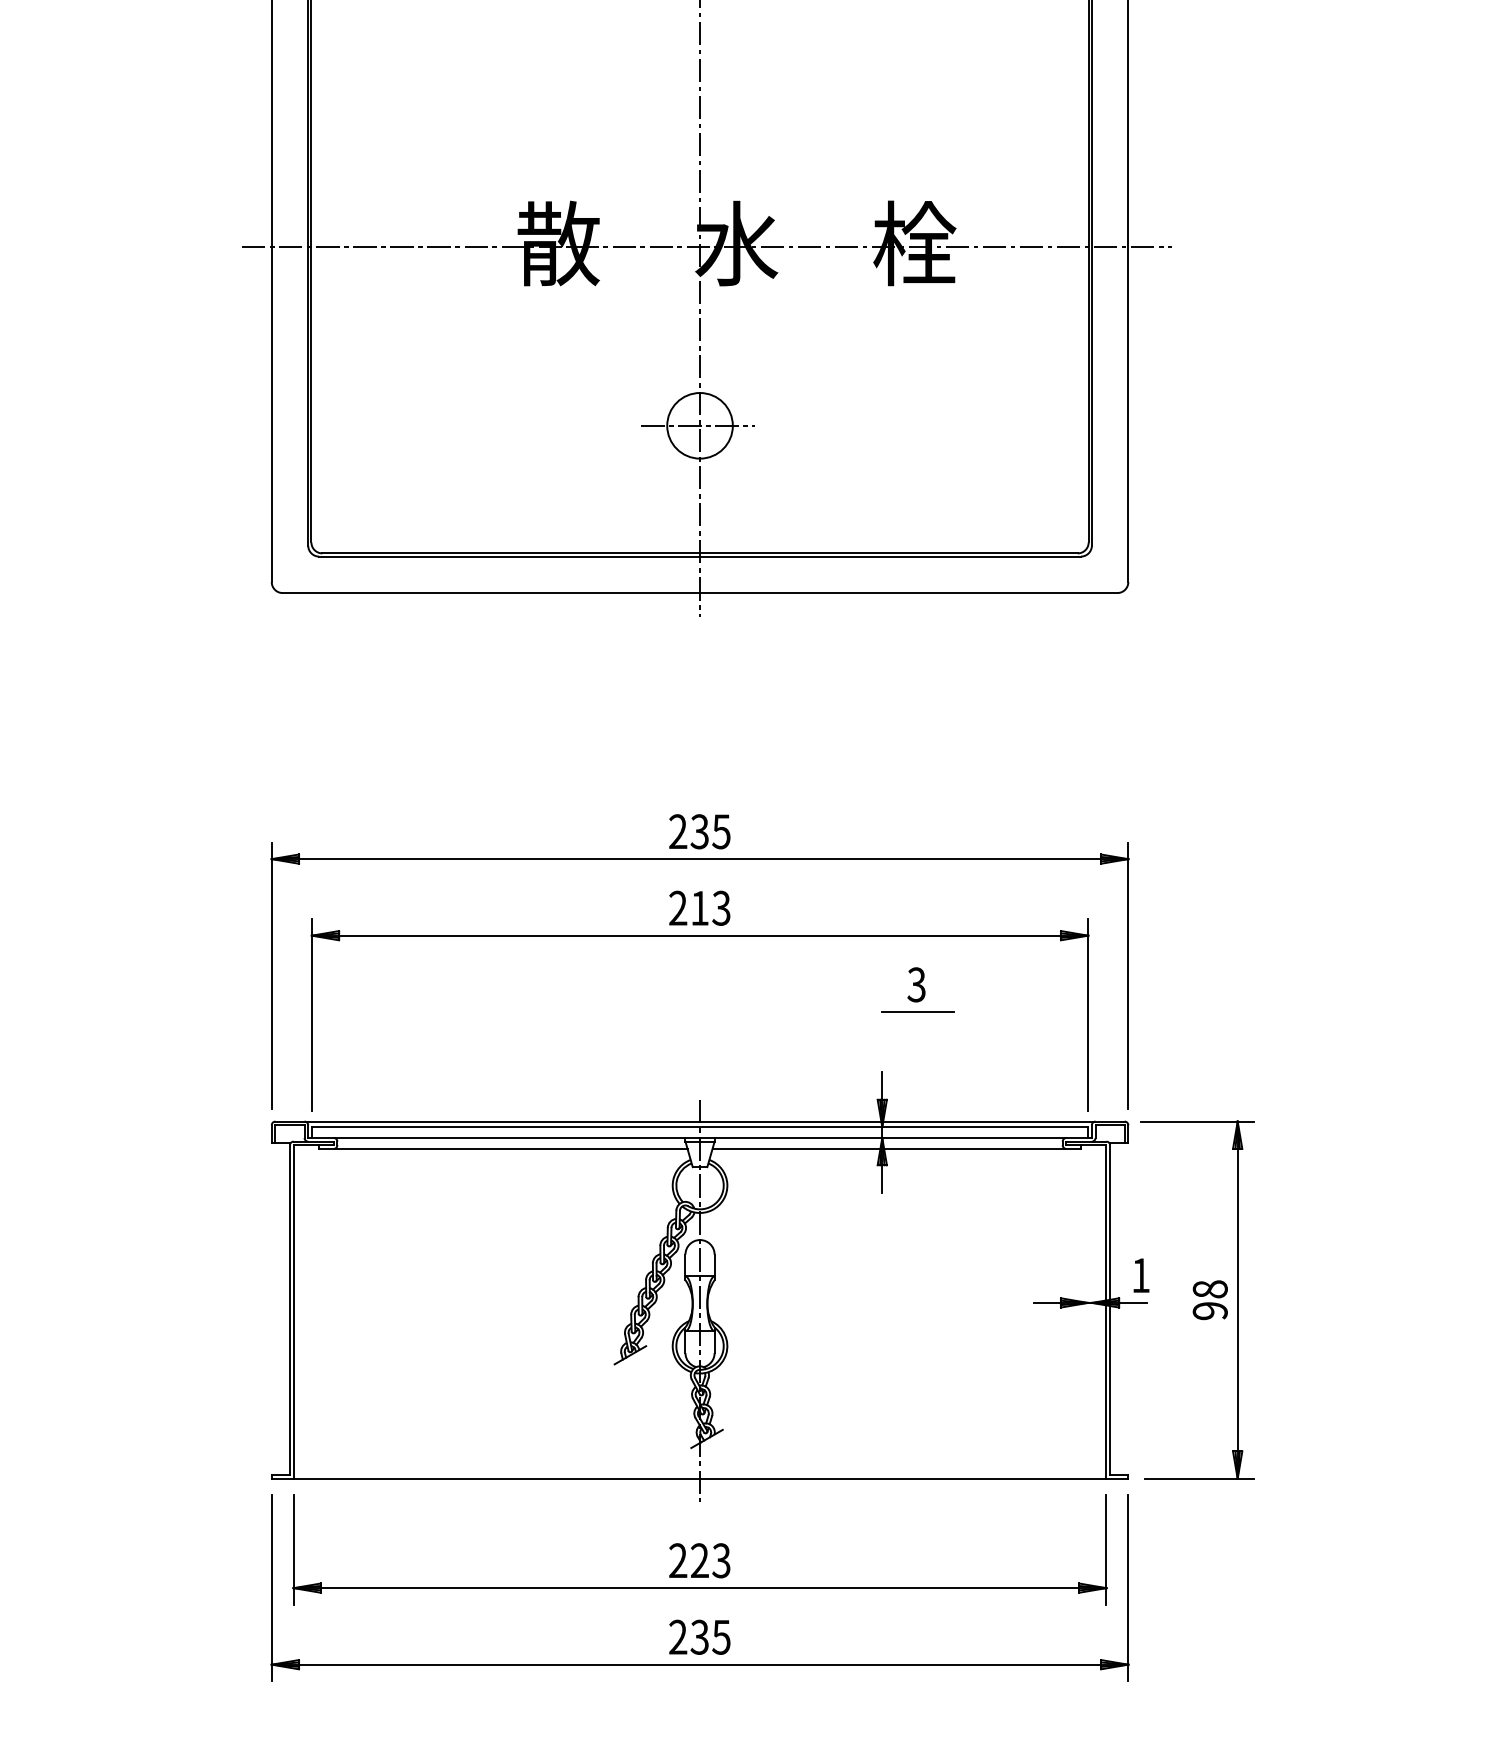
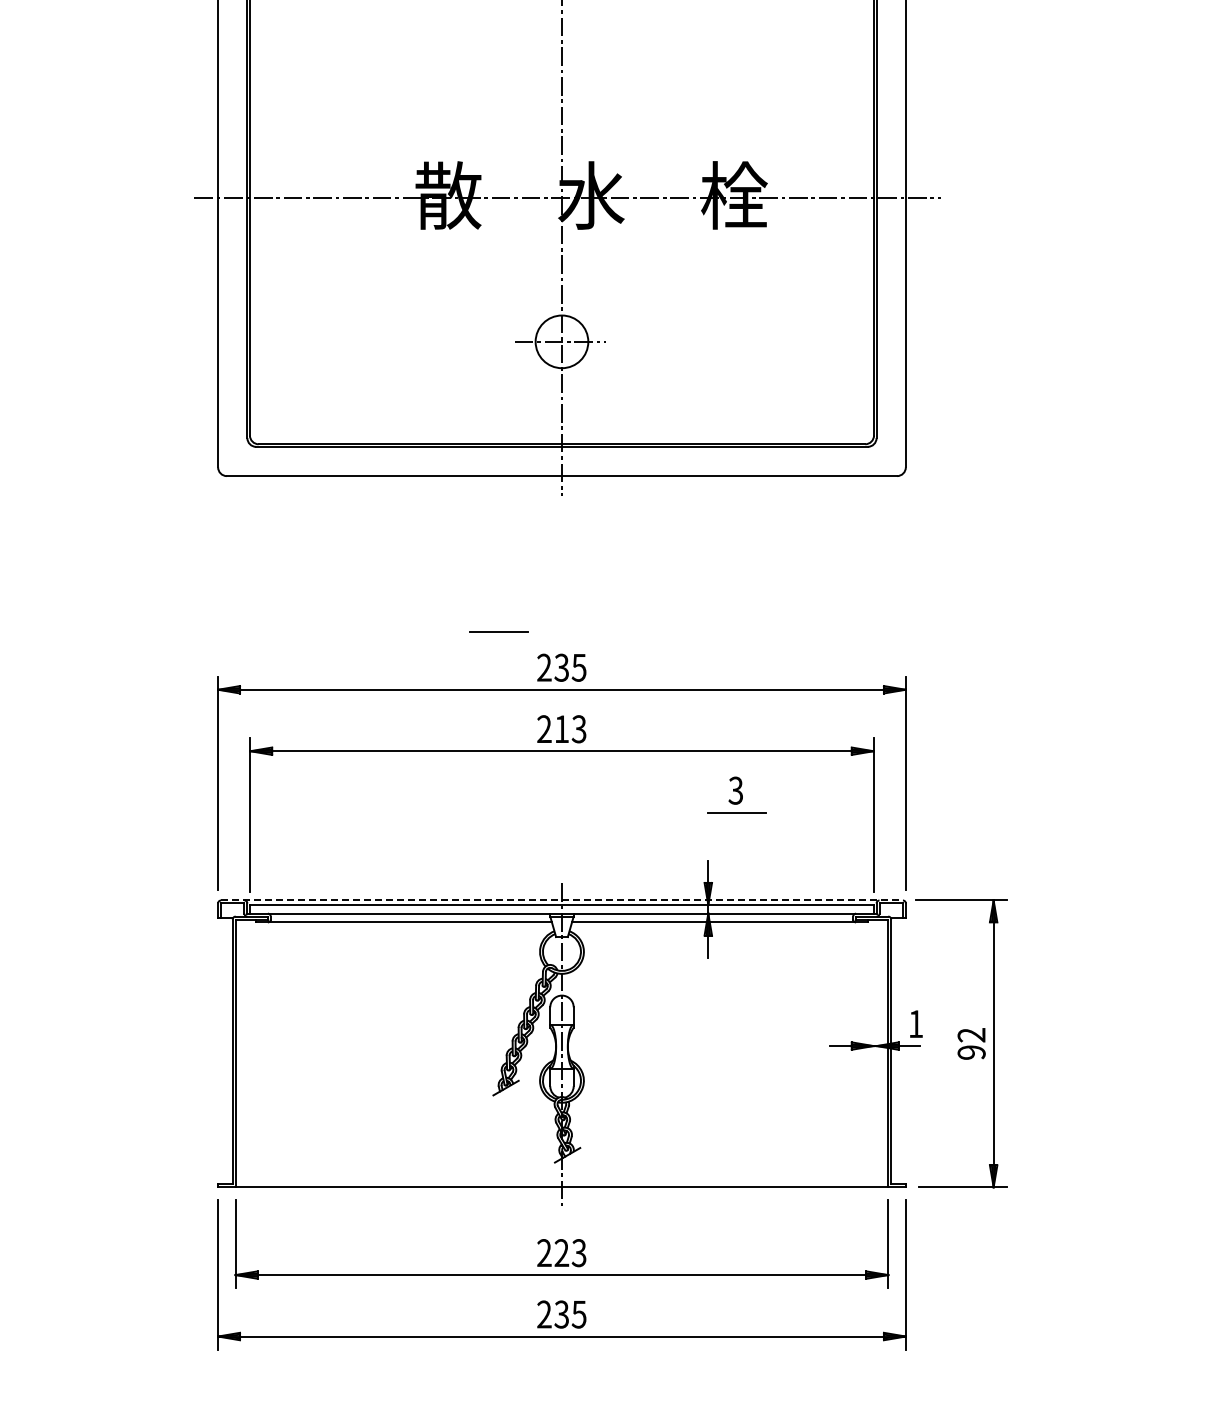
line: (620, 786) -> (498, 631), added
line: (699, 1121) -> (561, 900), solid -> dashed
text: (1210, 1289) -> (971, 1035), 98 -> 92

